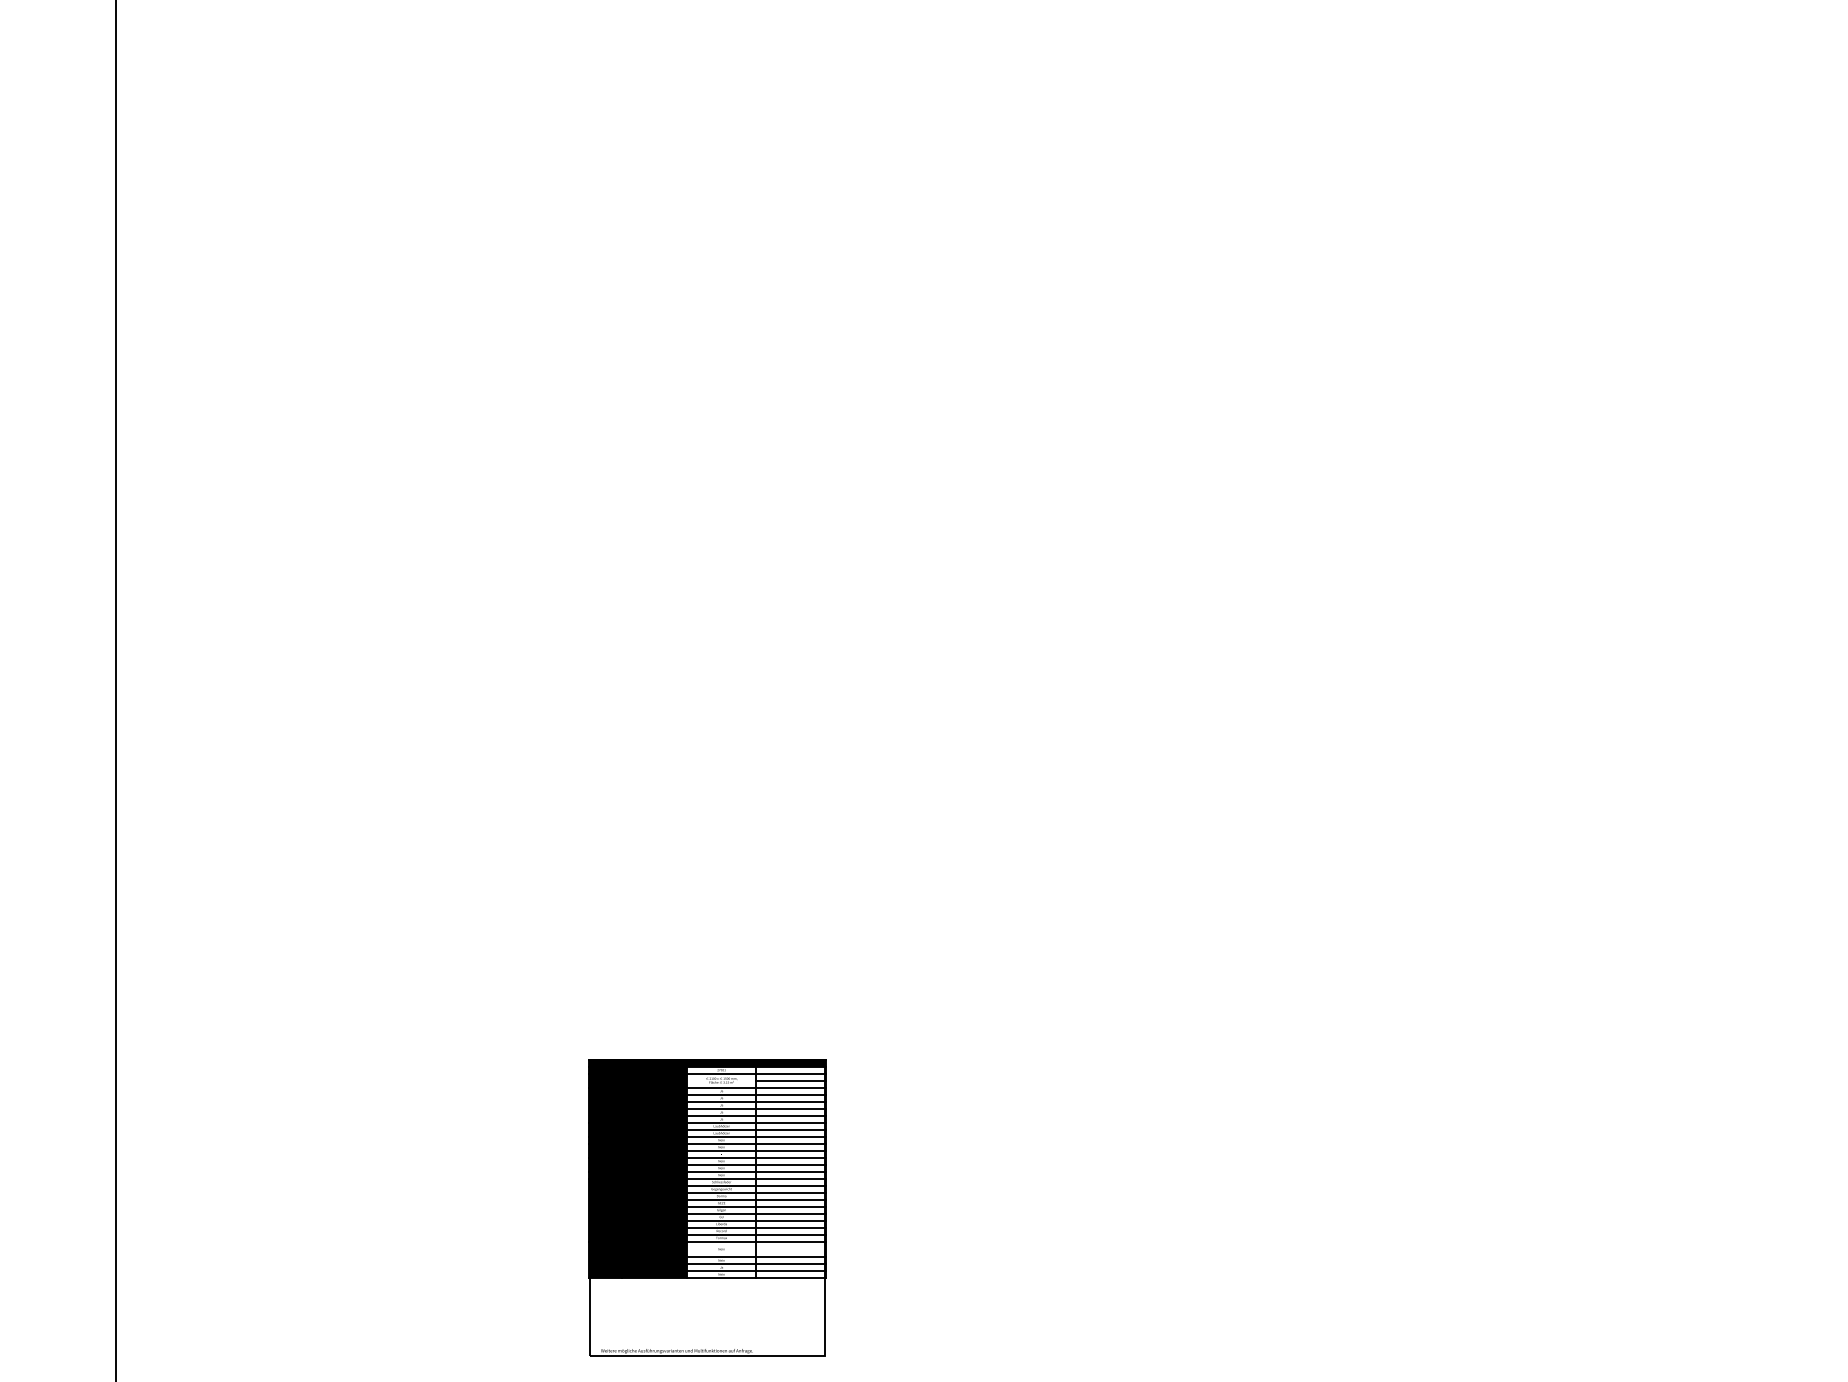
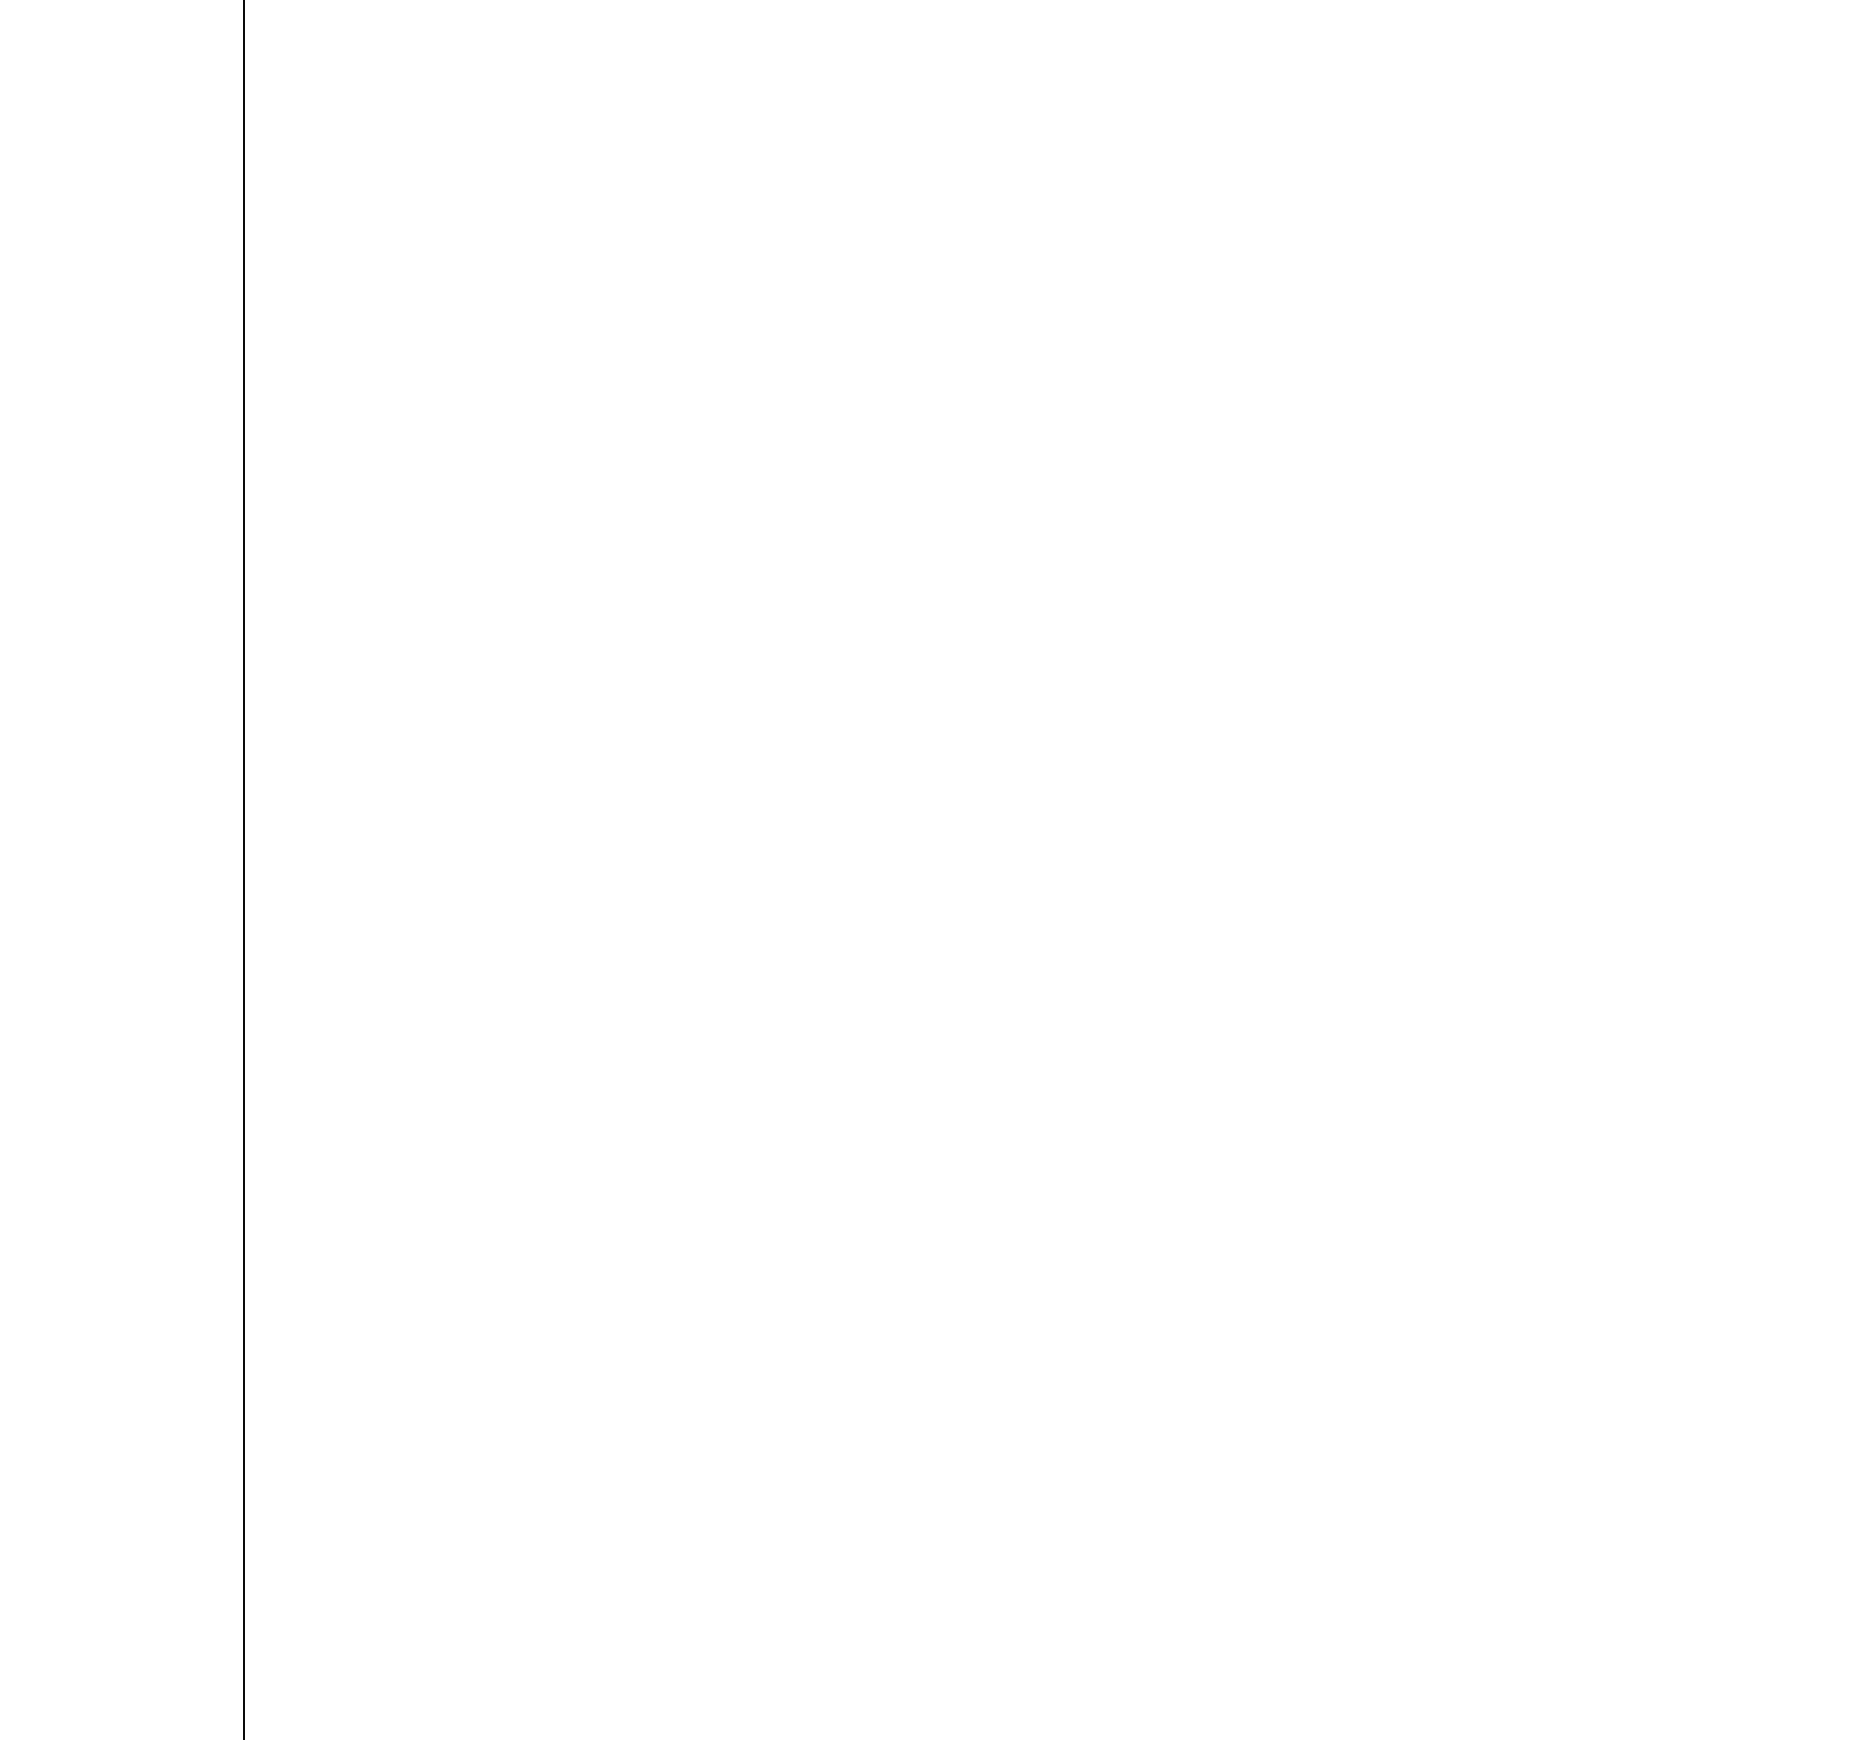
part: (706, 1208) -> (834, 1483), removed

